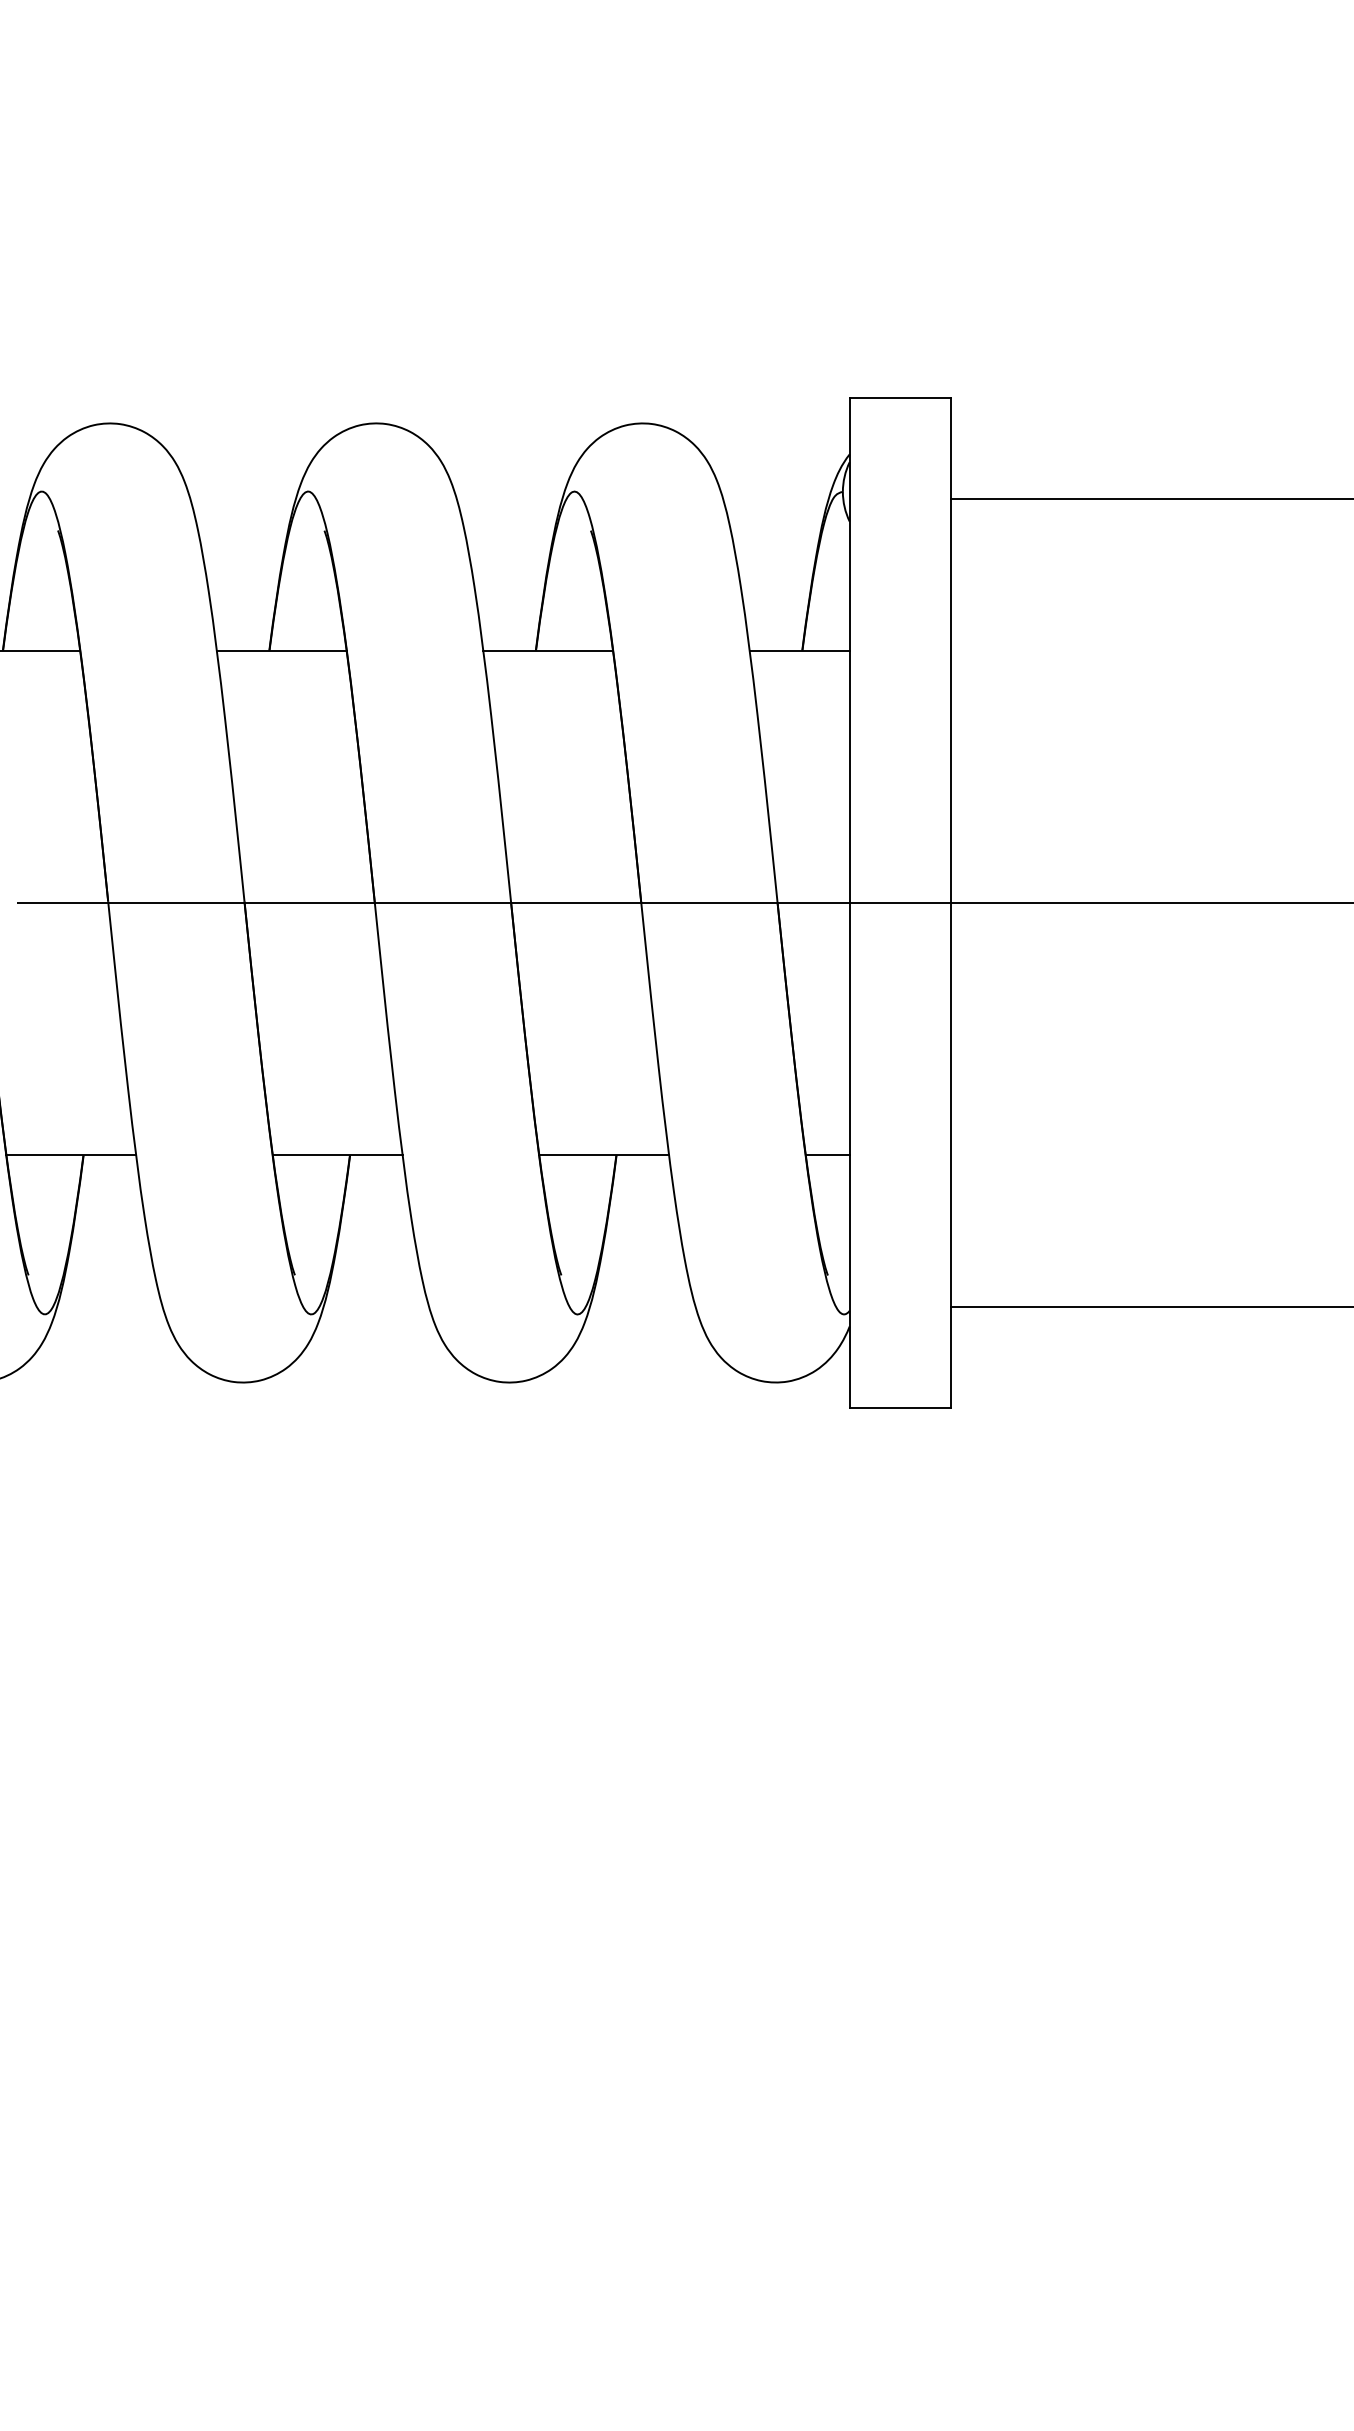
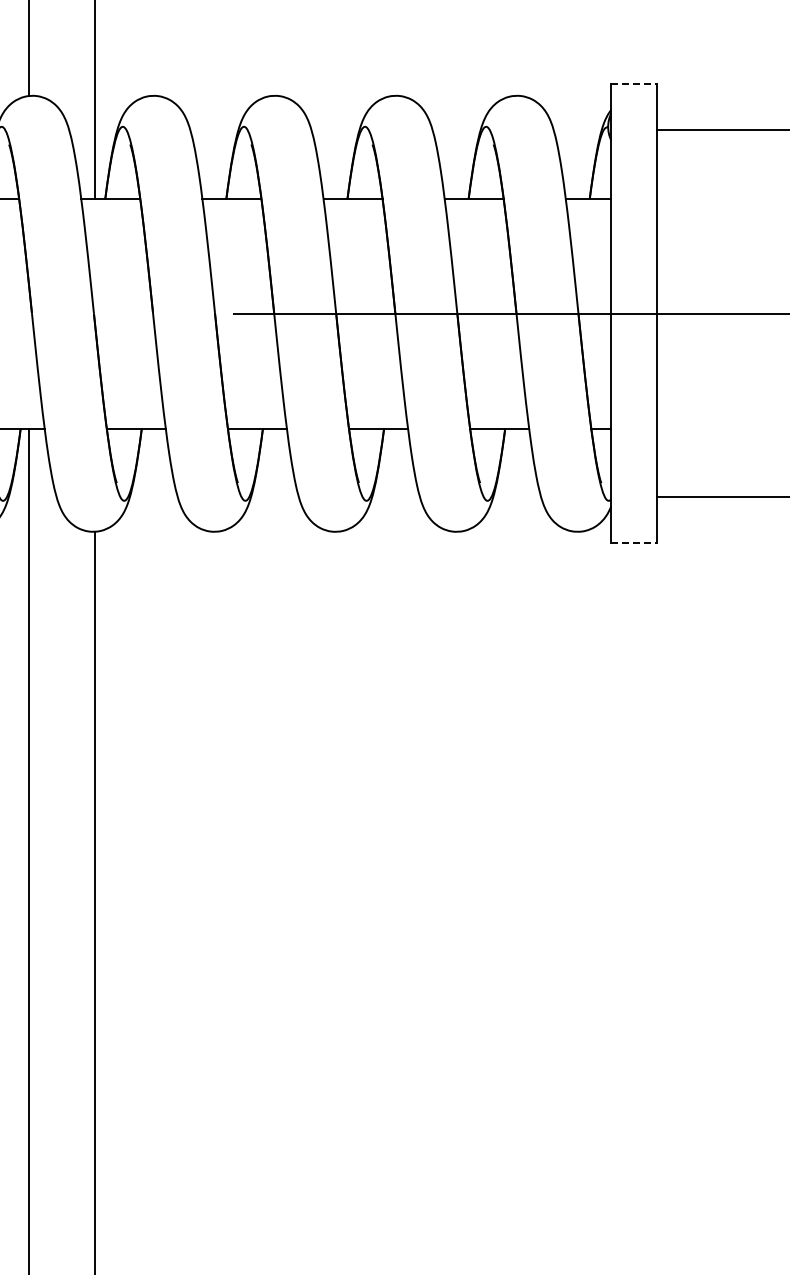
line: (900, 398) -> (634, 84), solid -> dashed
line: (900, 1408) -> (634, 543), solid -> dashed

